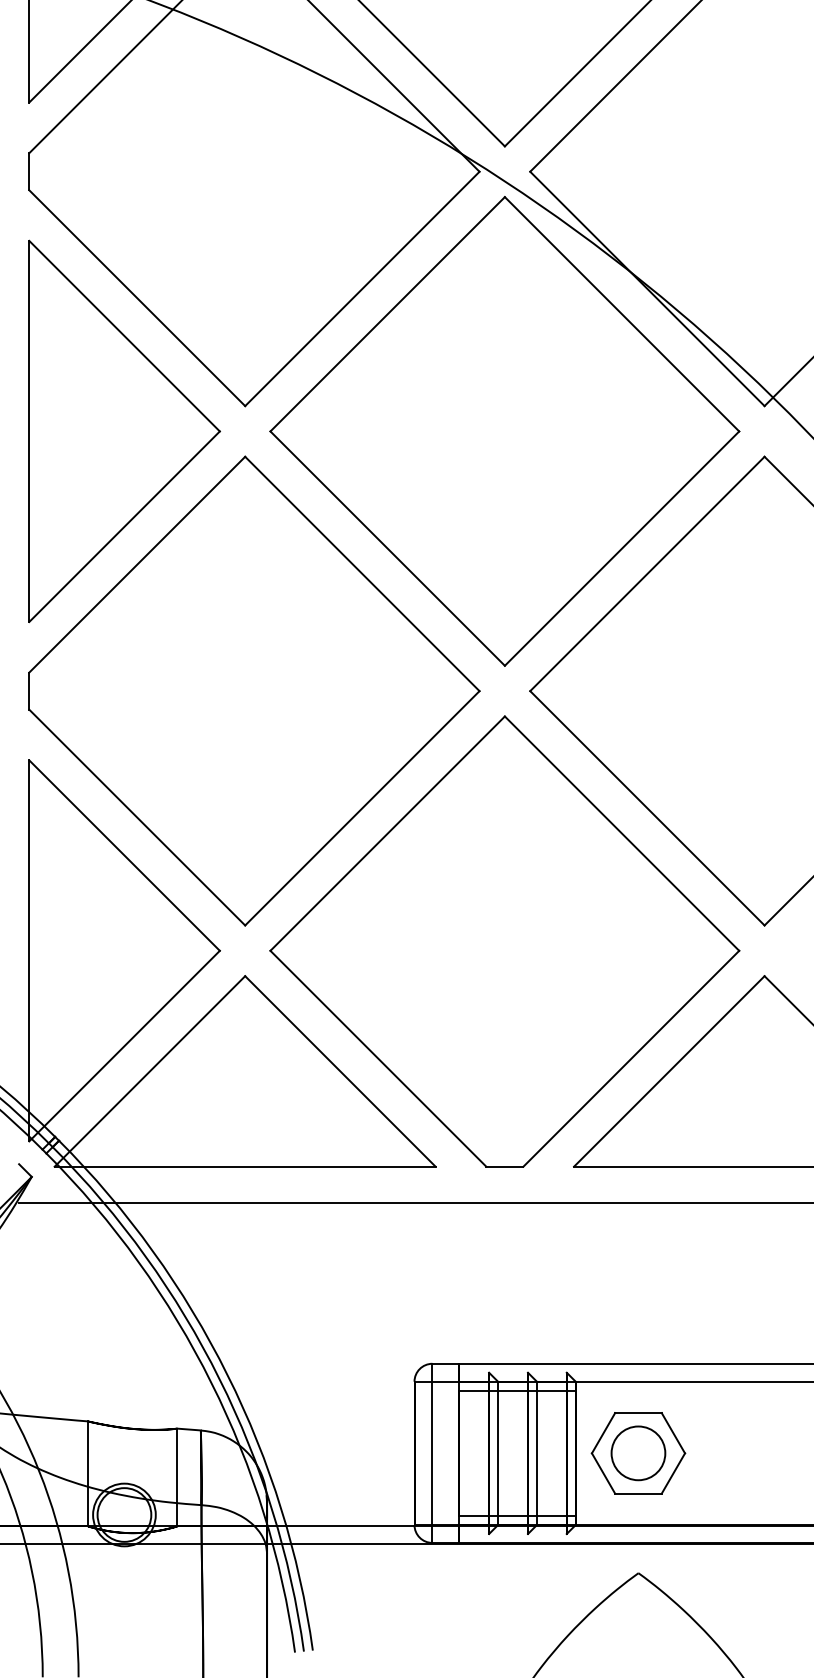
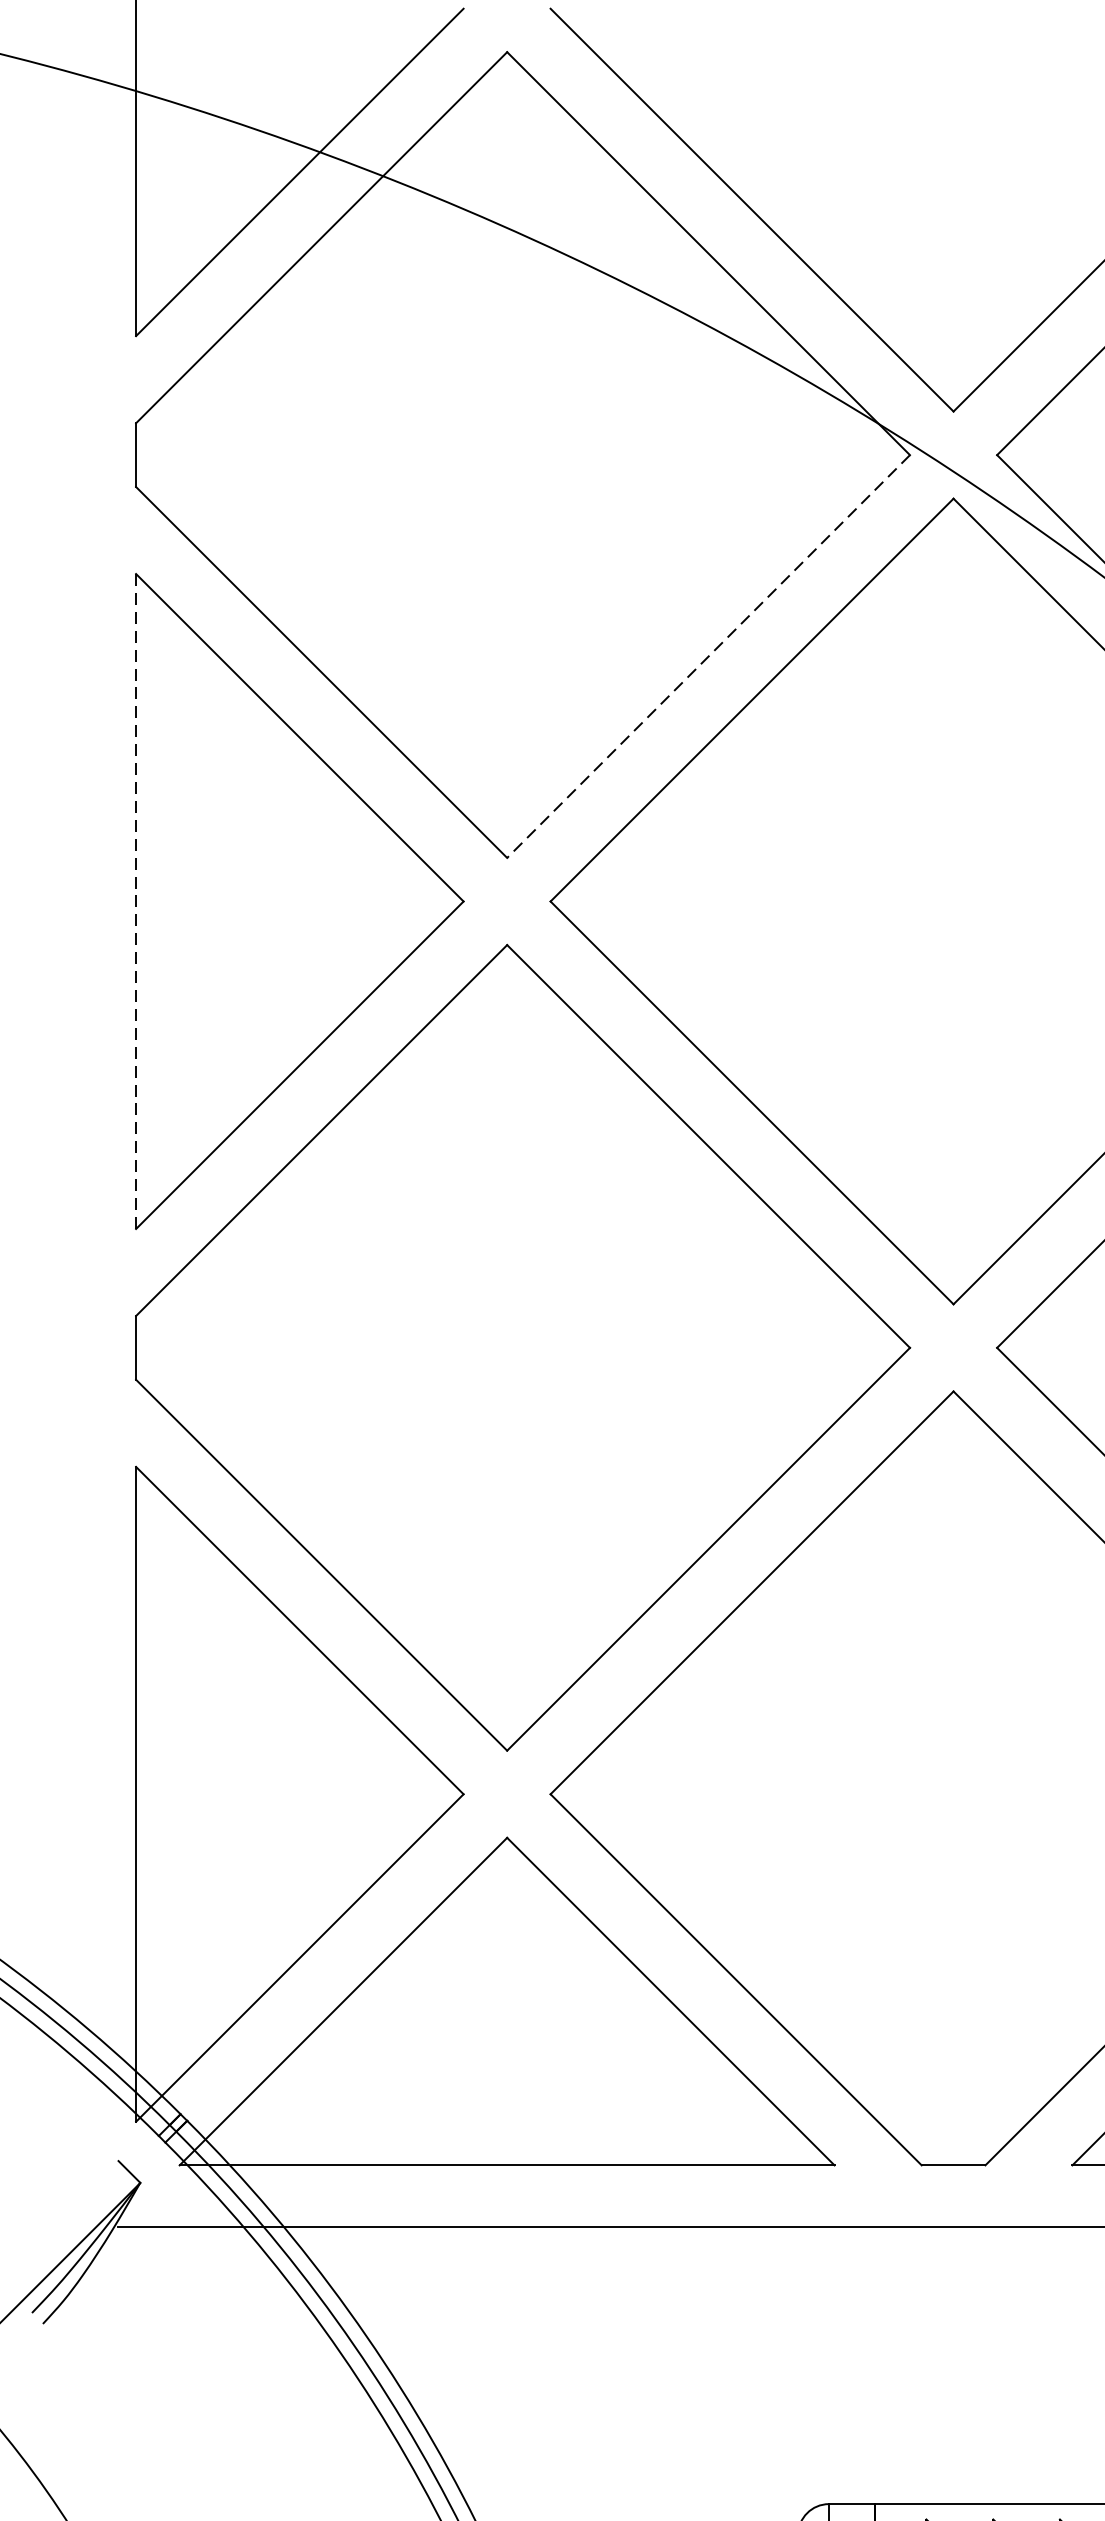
line: (362, 288) -> (708, 655), solid -> dashed
line: (29, 431) -> (136, 901), solid -> dashed

